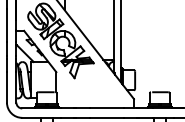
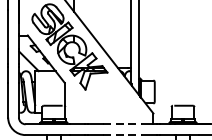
line: (106, 108) -> (122, 124), solid -> dashed
line: (106, 117) -> (122, 134), solid -> dashed

